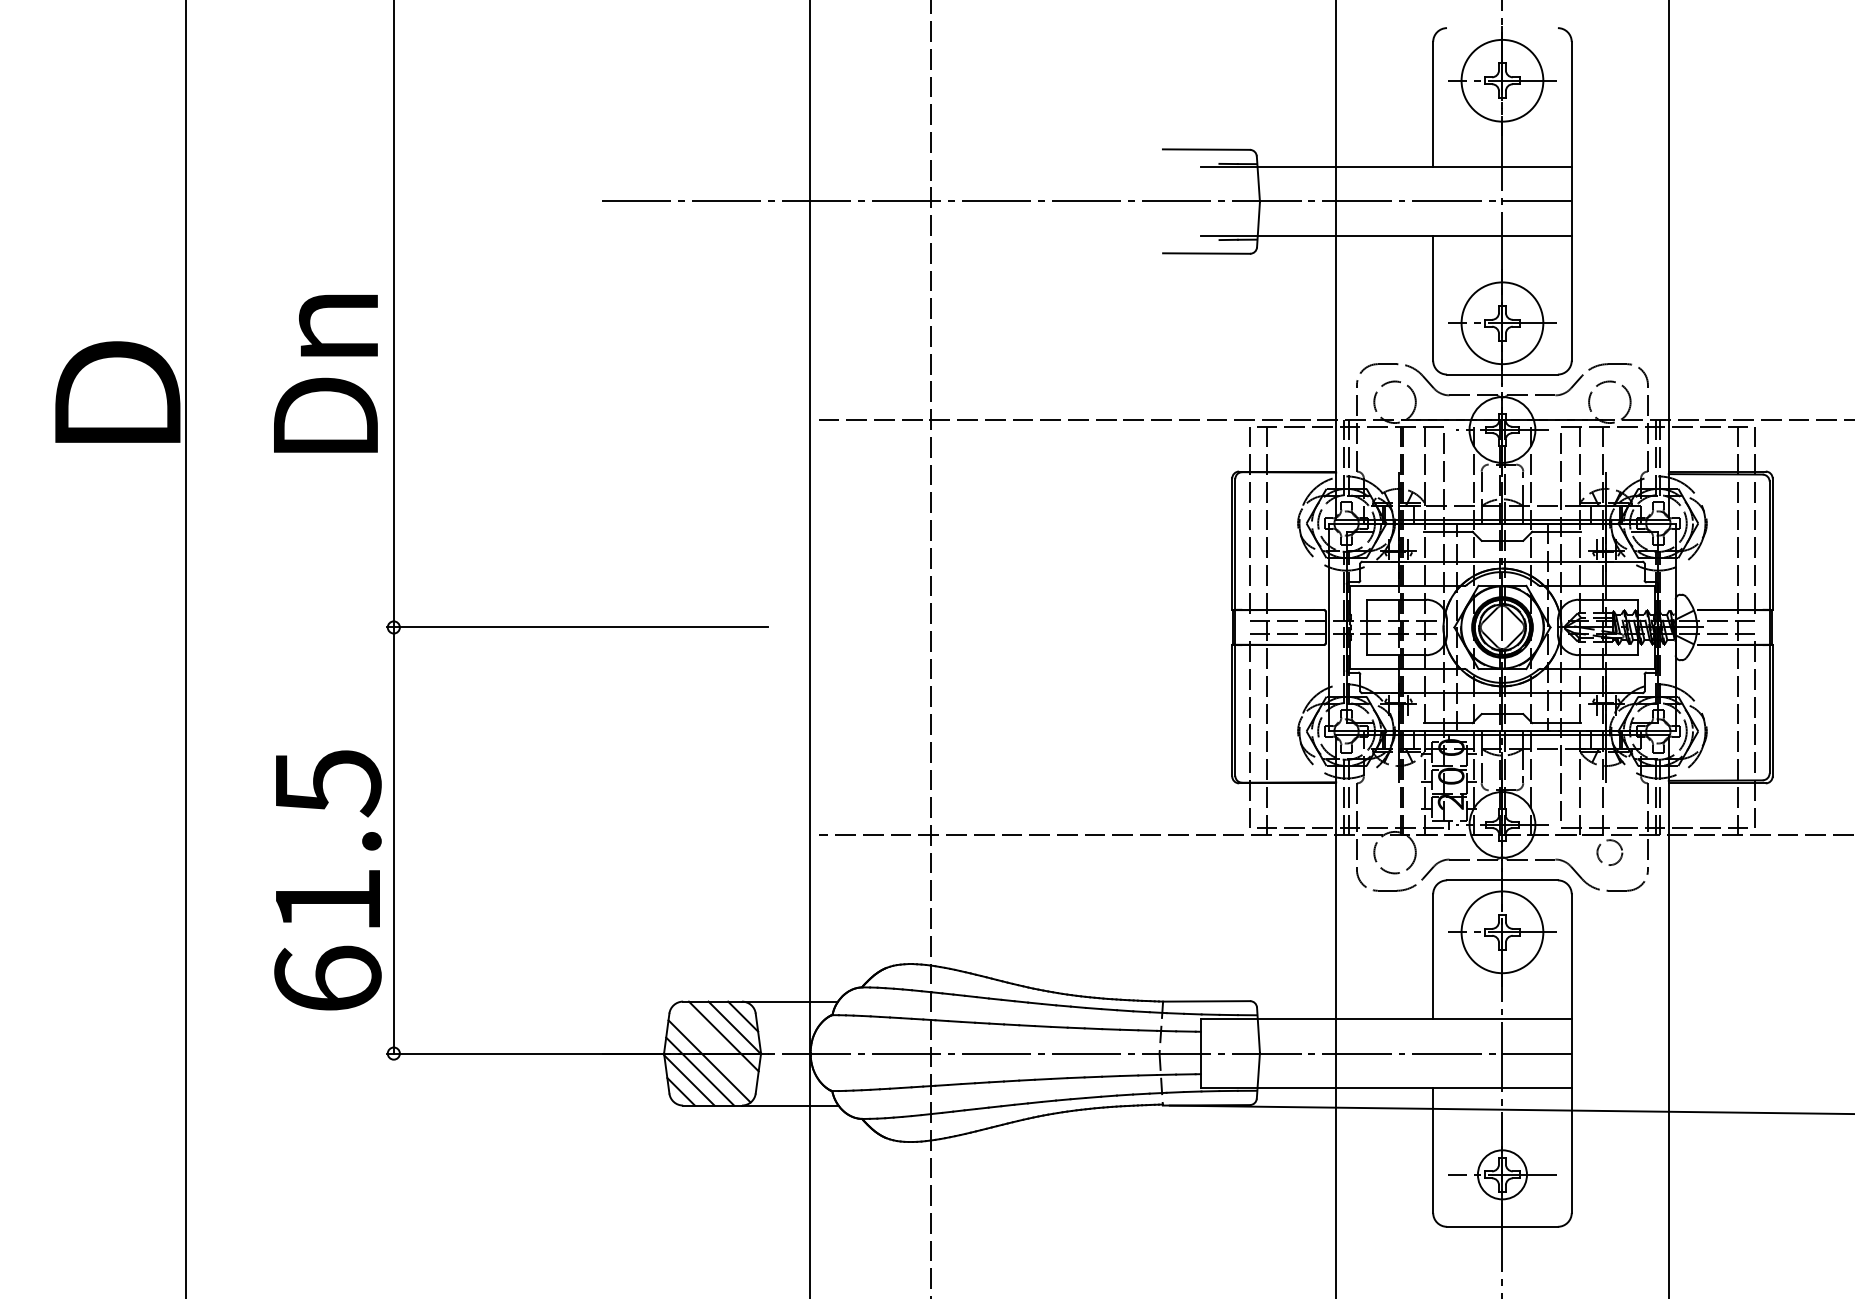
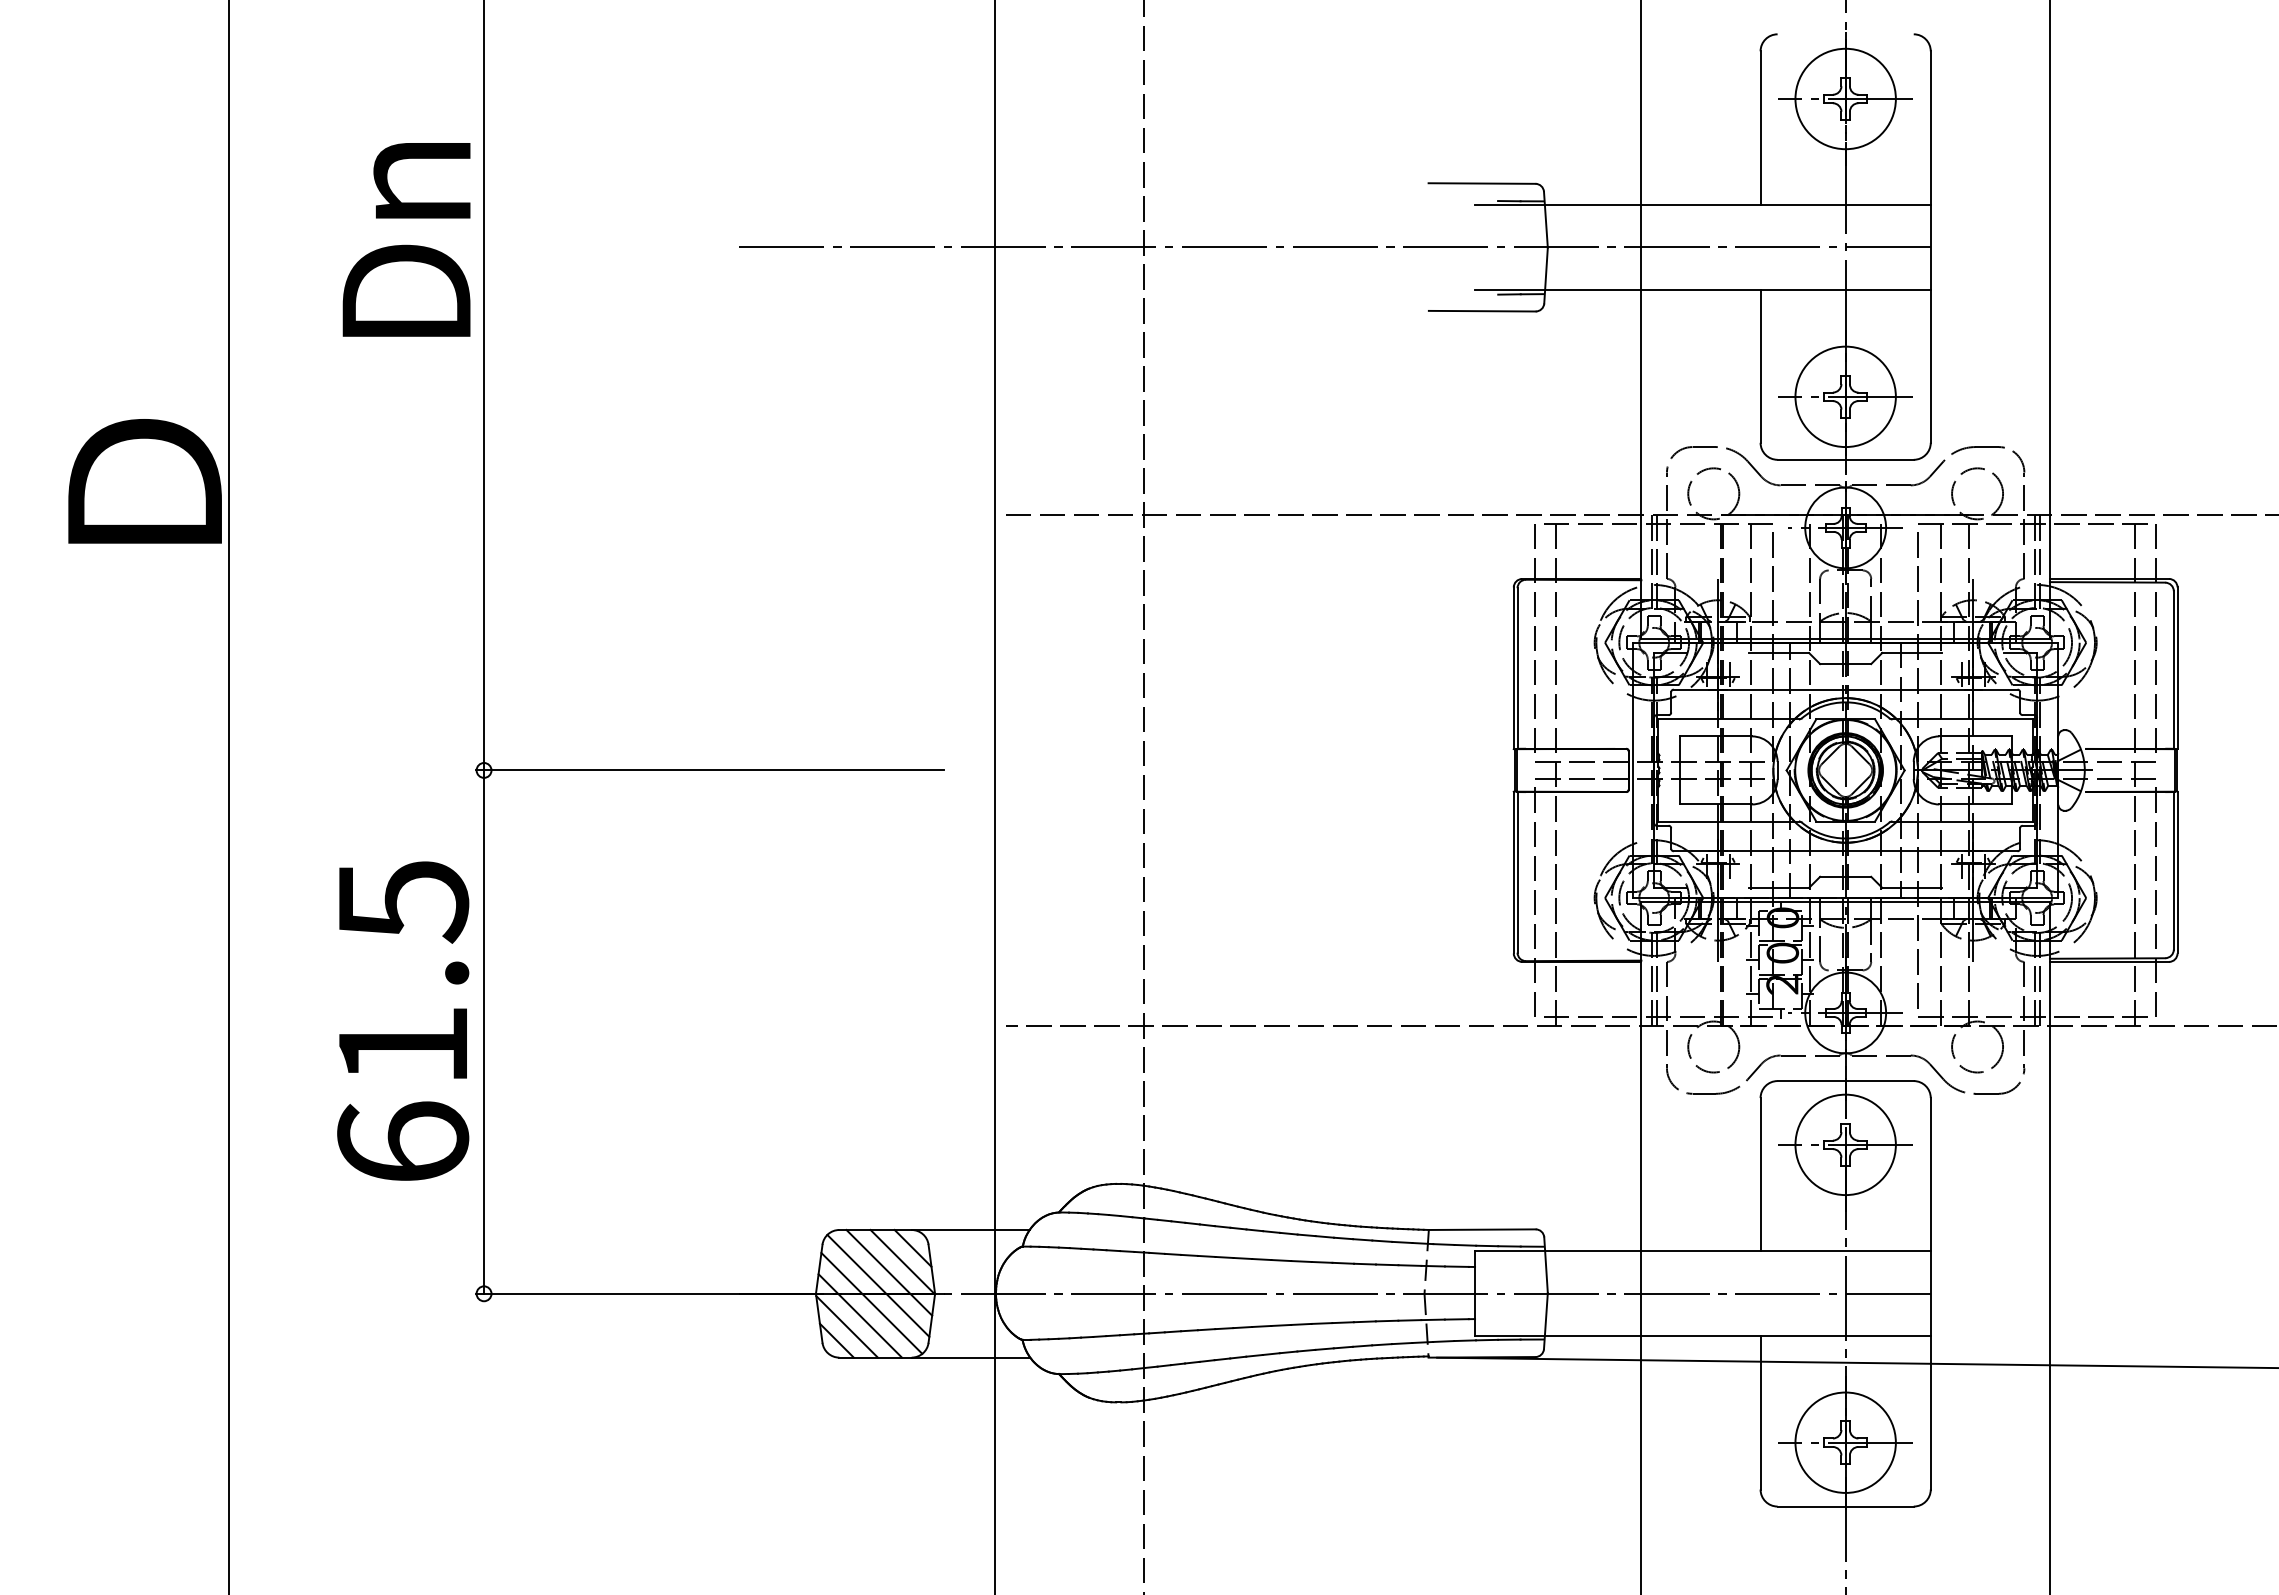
text: (325, 373) -> (406, 239), moved
circle: (1609, 852) -> (1977, 1046), size x1.67
text: (328, 879) -> (403, 1020), moved
line: (714, 1046) -> (878, 1285), added
circle: (1502, 1174) -> (1845, 1442), size x1.67

